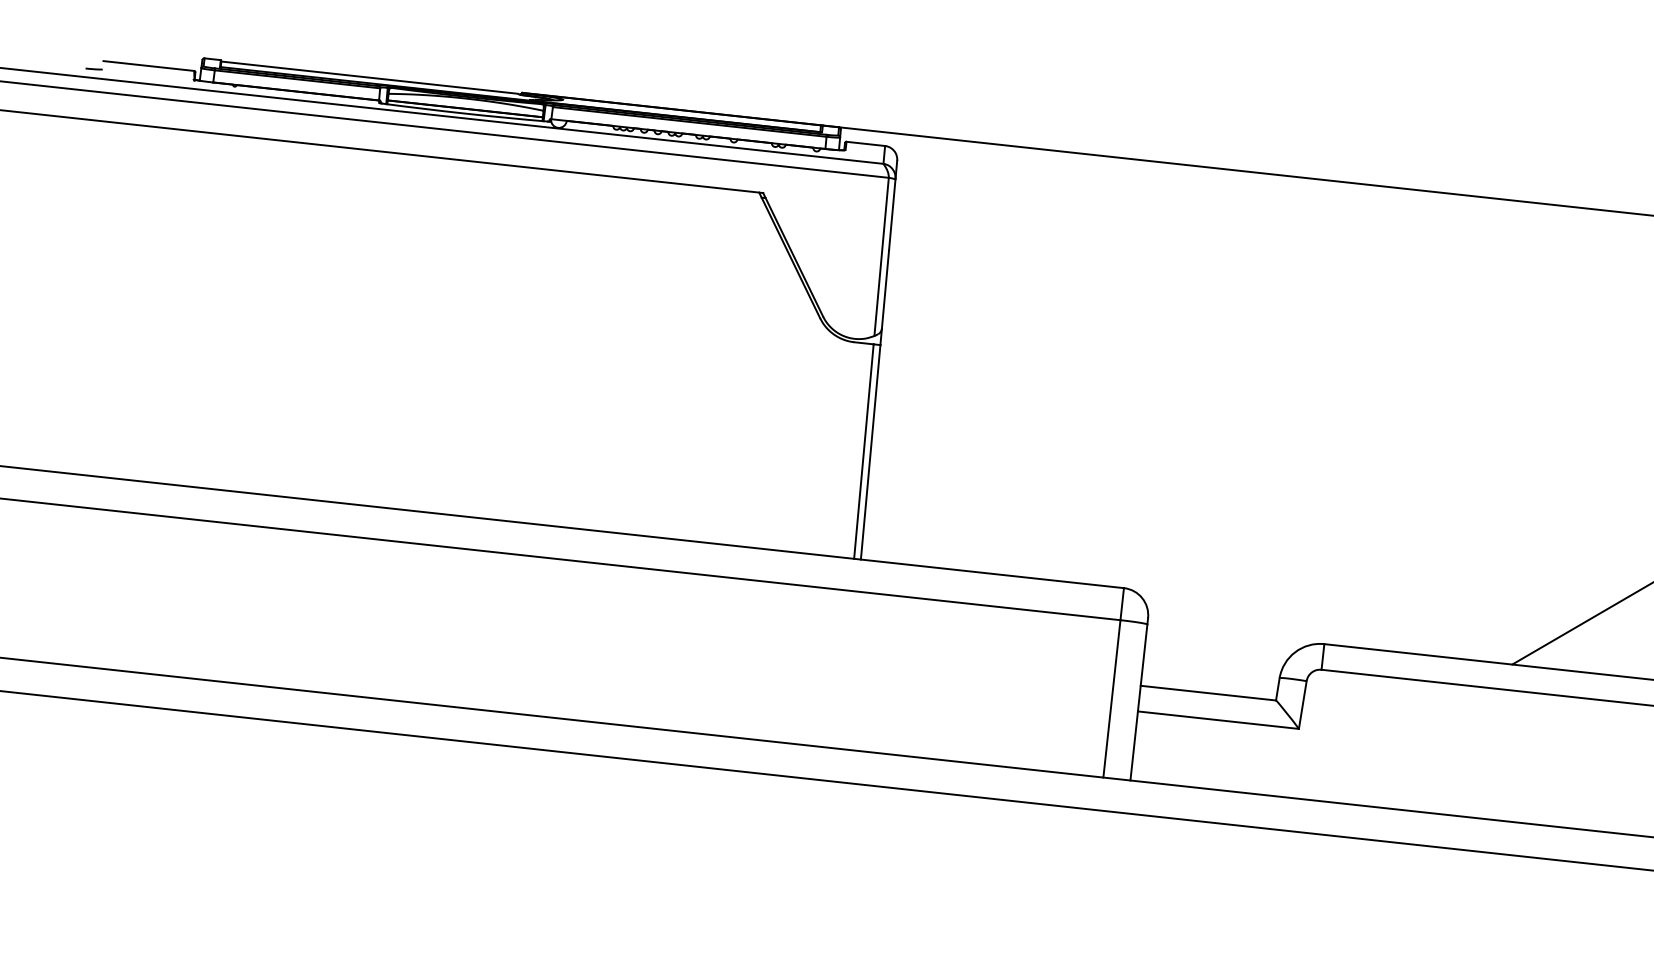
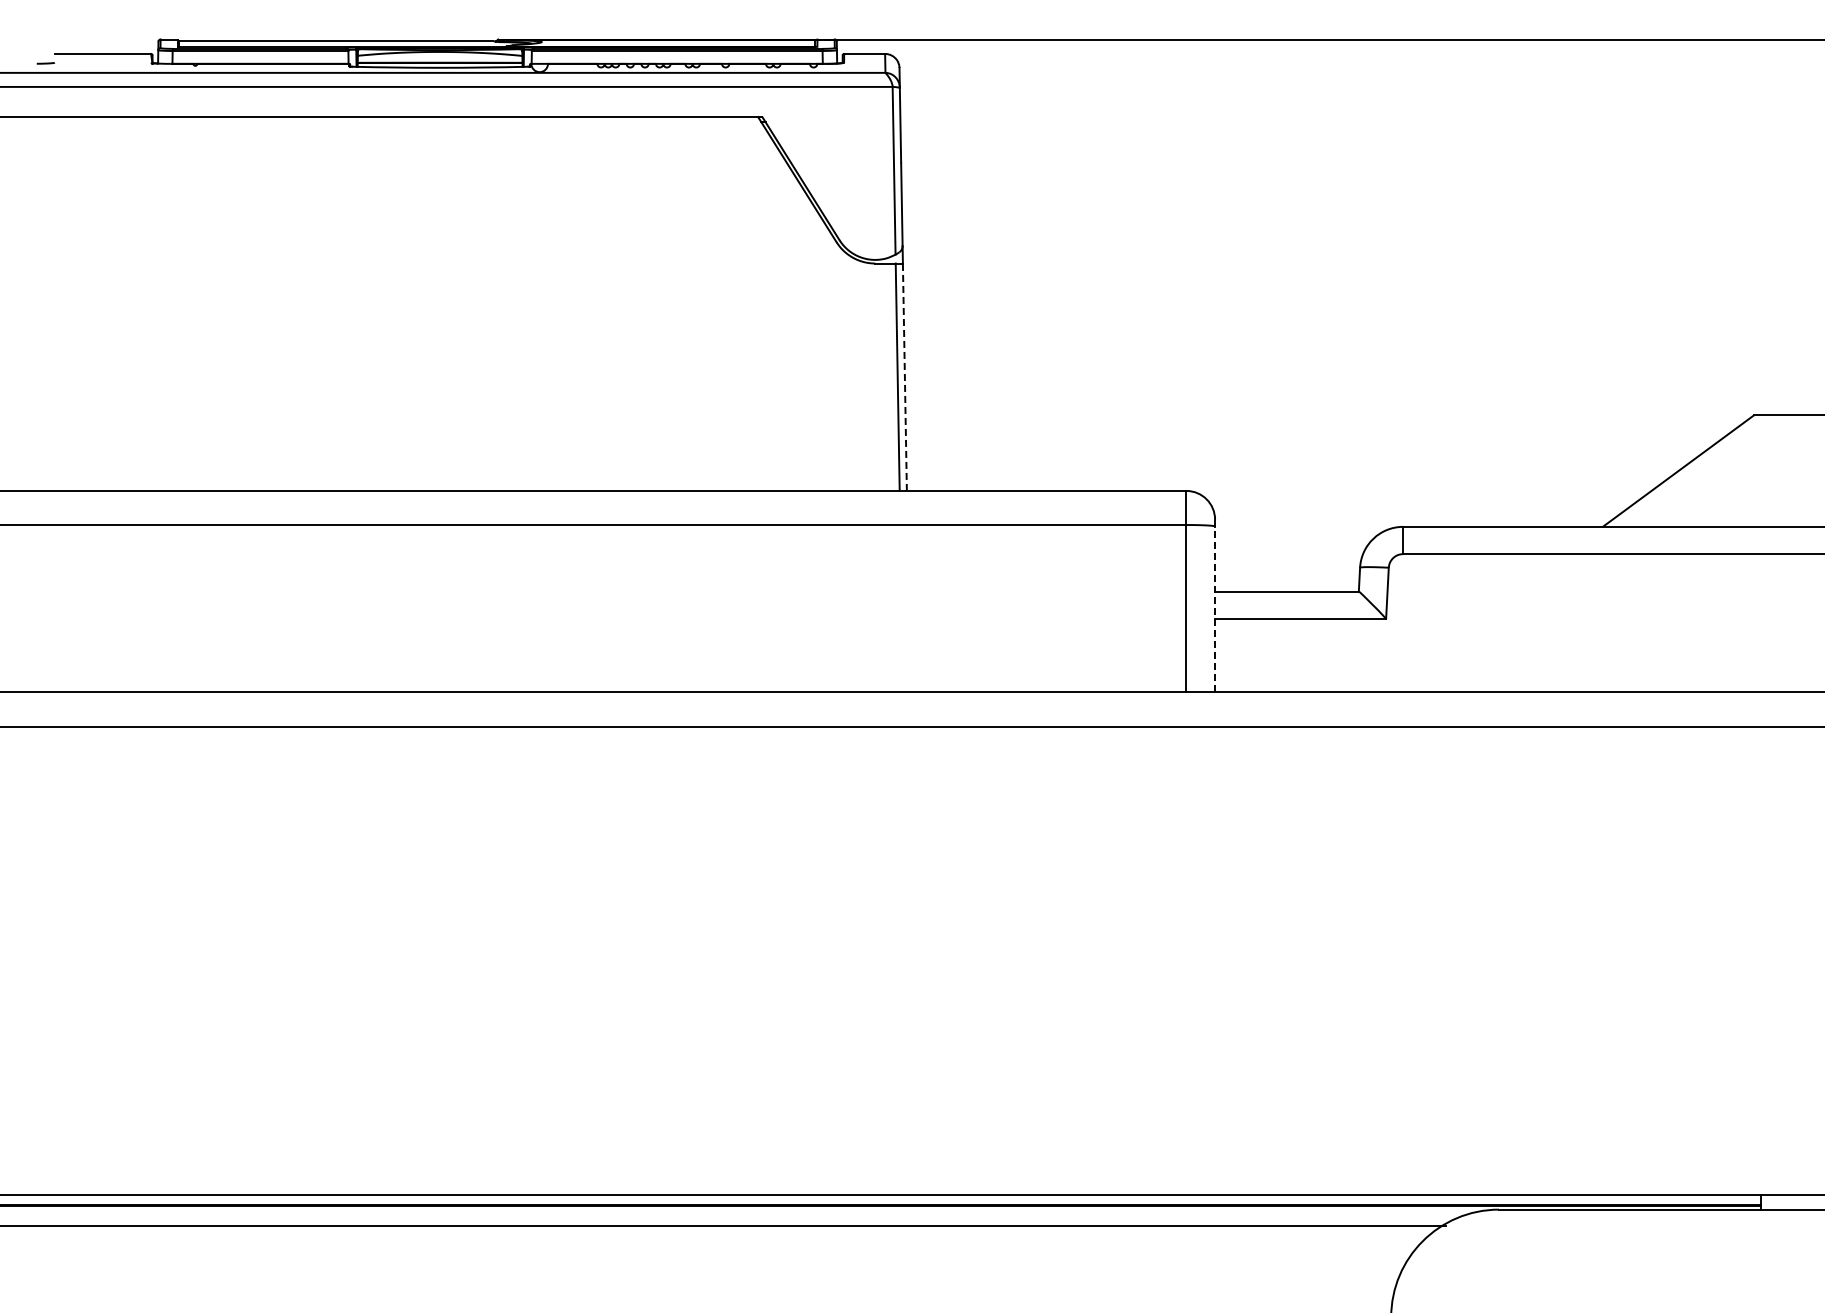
line: (870, 452) -> (904, 377), solid -> dashed
line: (1139, 702) -> (1215, 609), solid -> dashed

